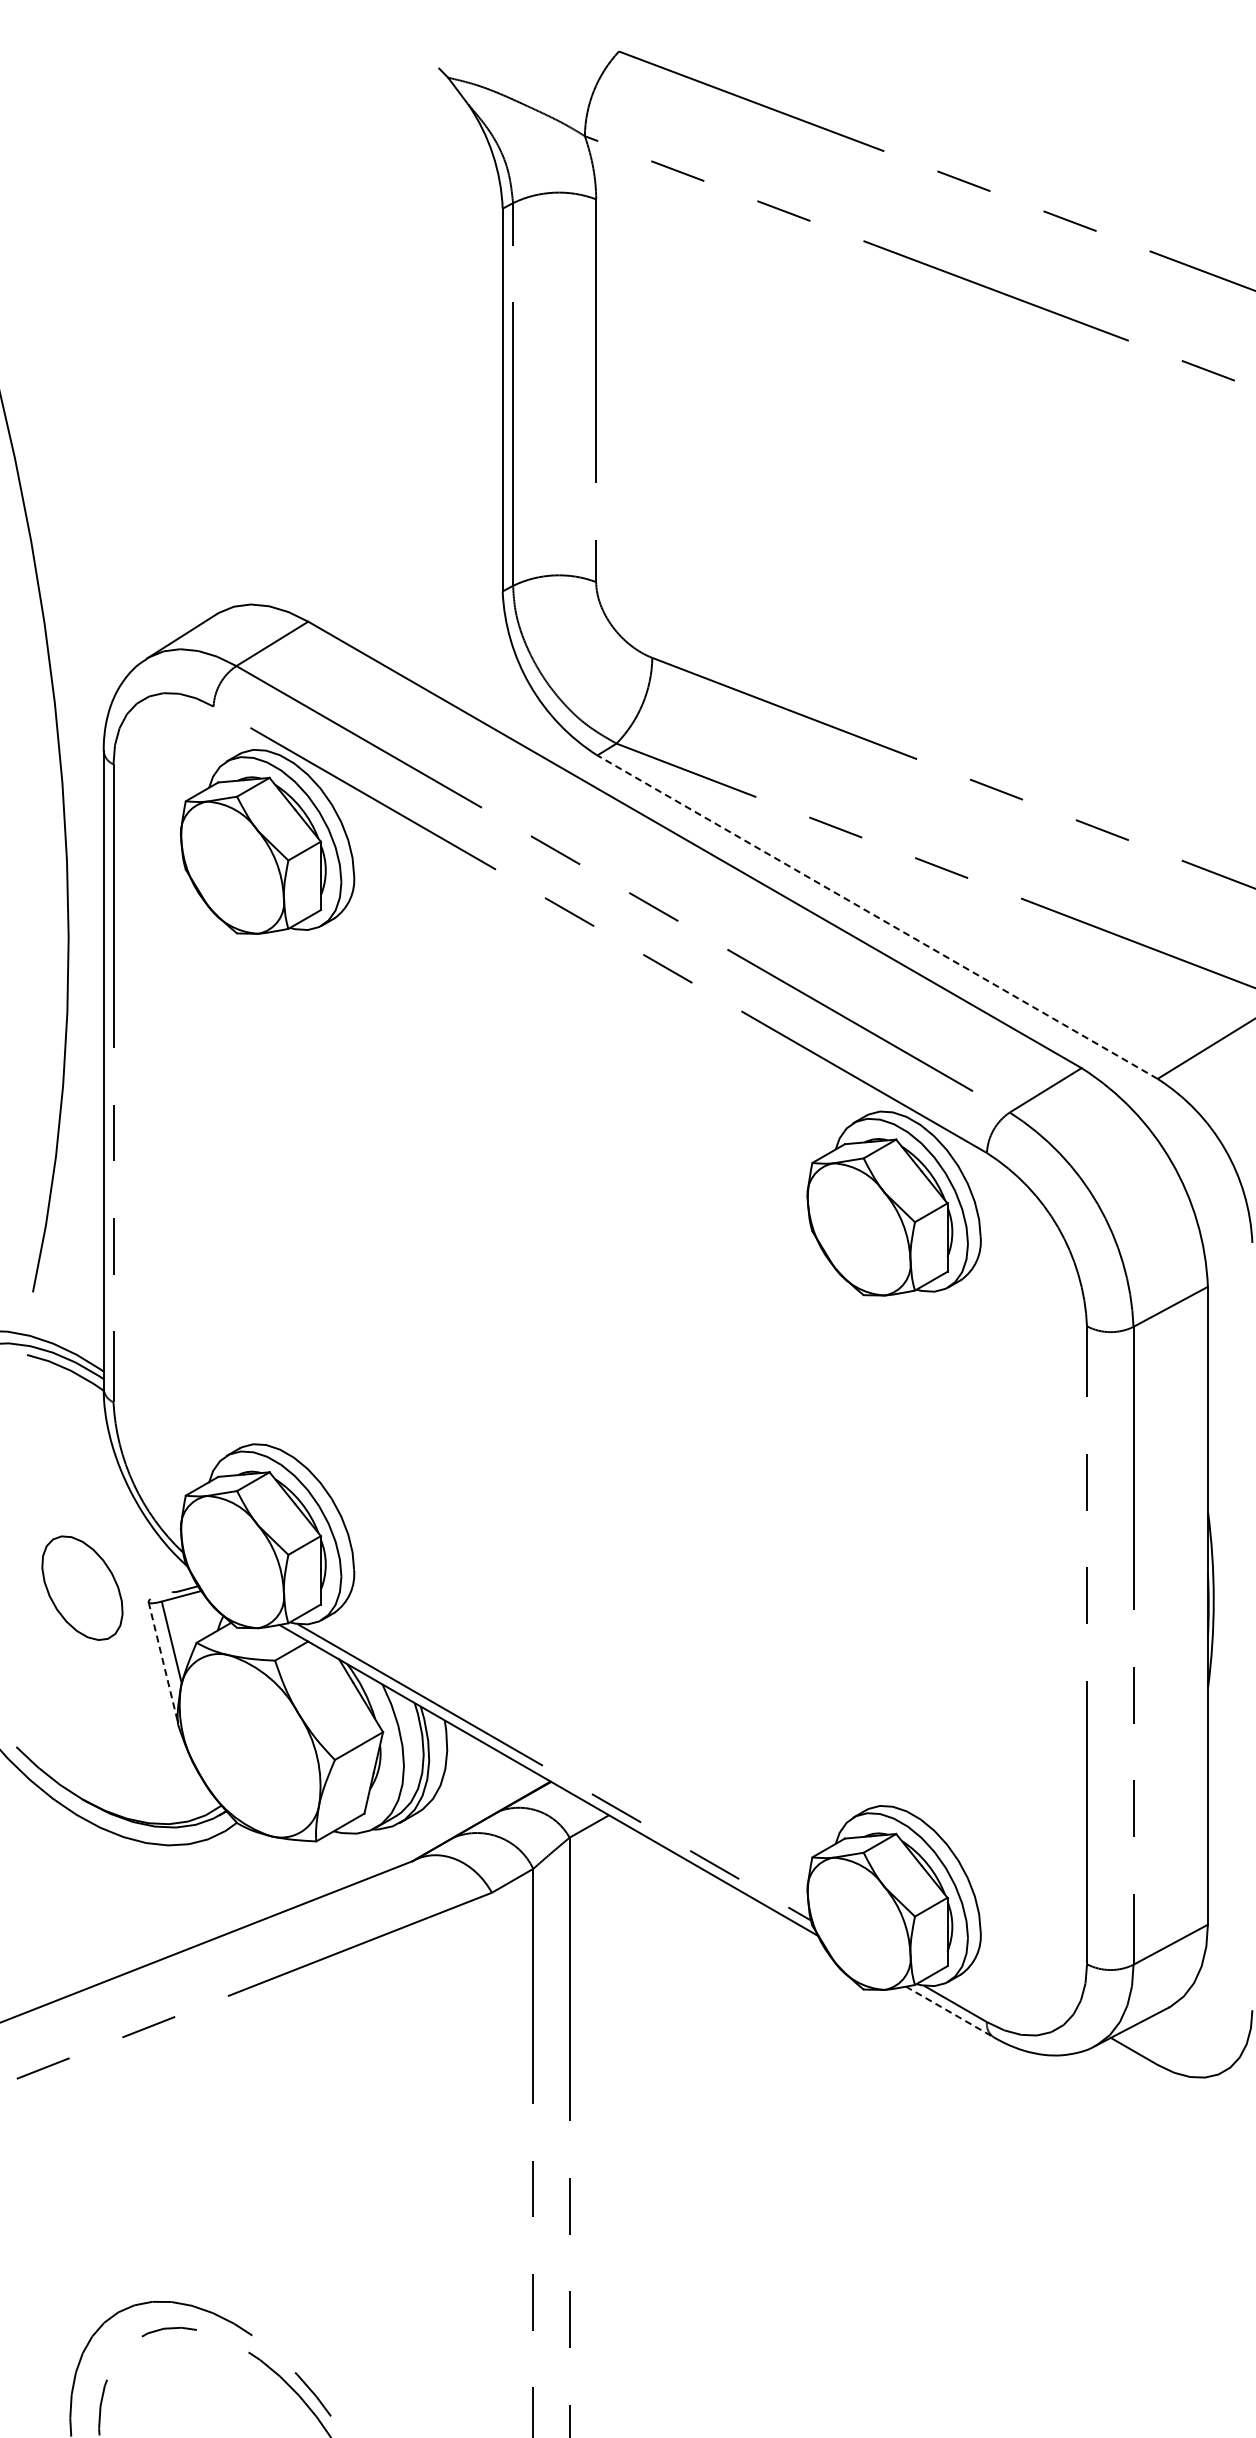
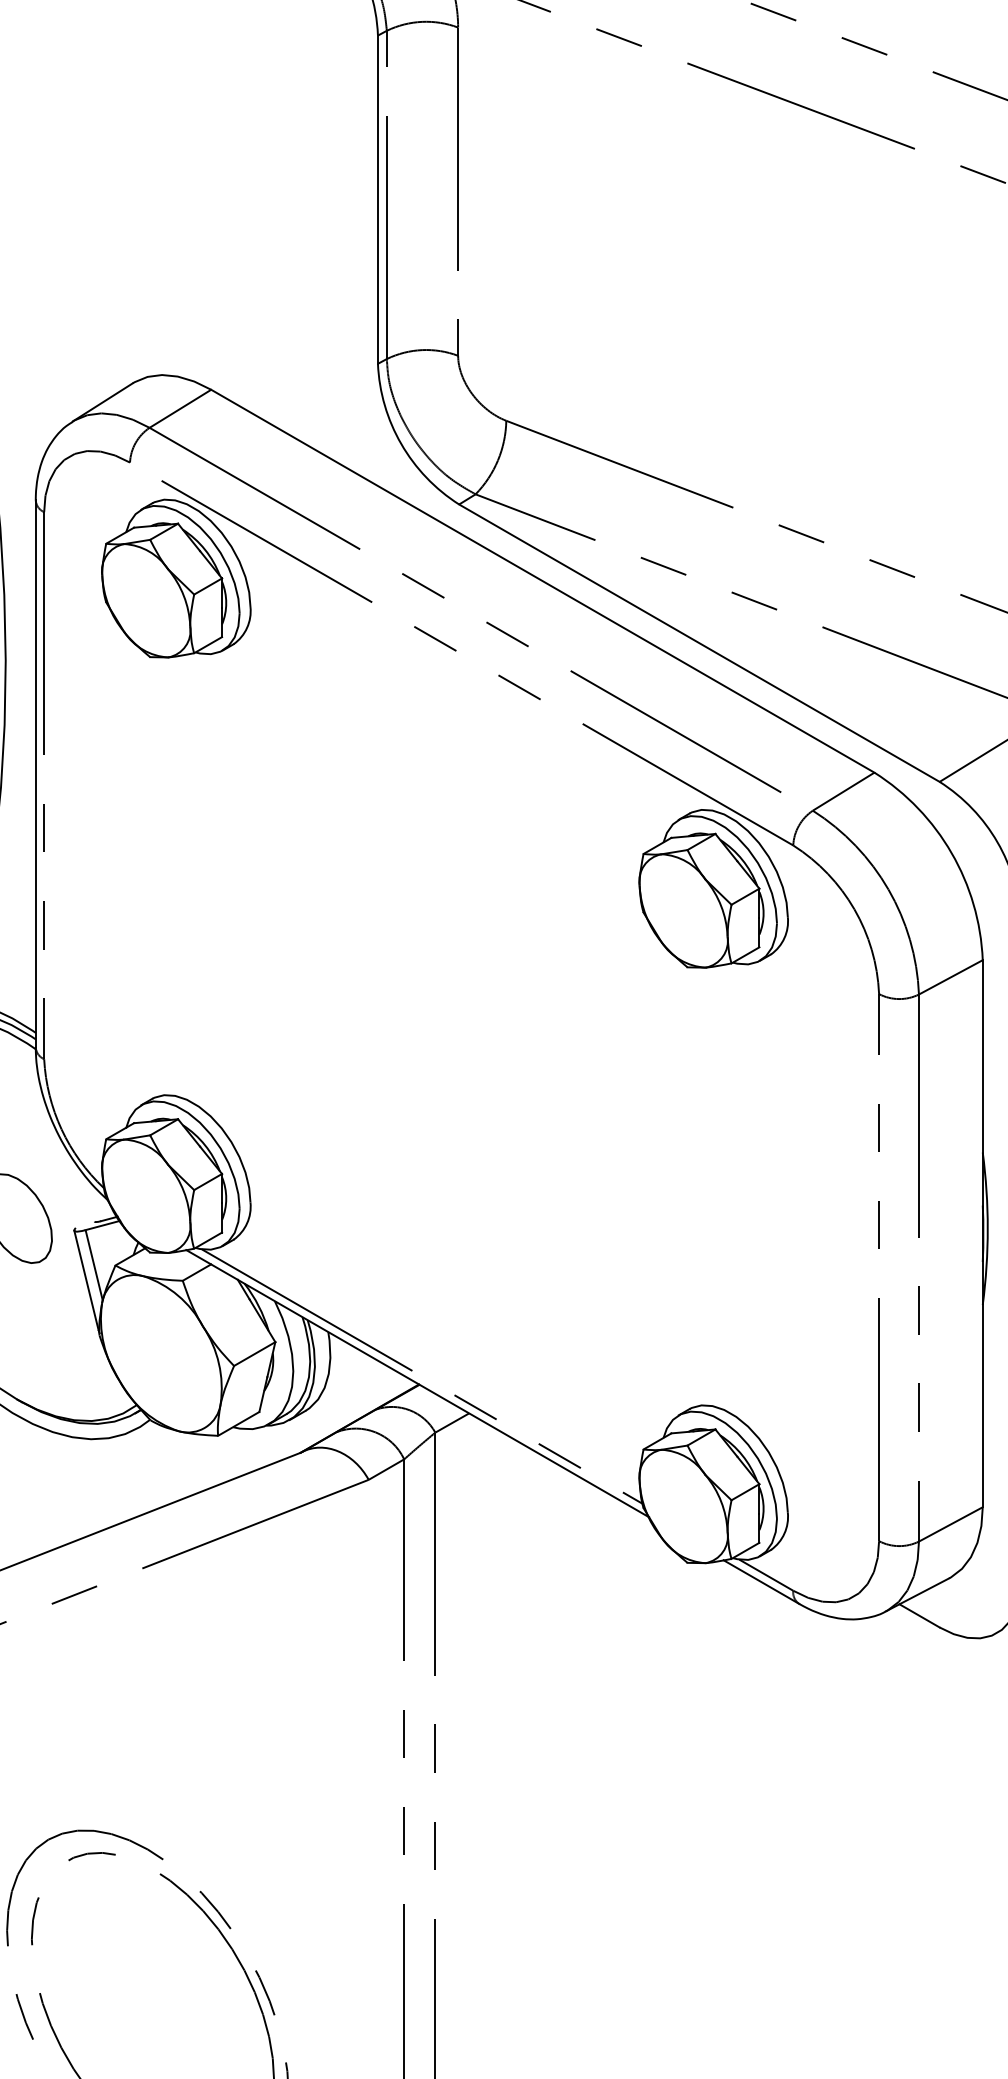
line: (877, 916) -> (699, 642), dashed -> solid
line: (162, 1660) -> (86, 1280), dashed -> solid
line: (949, 2011) -> (761, 1581), dashed -> solid

